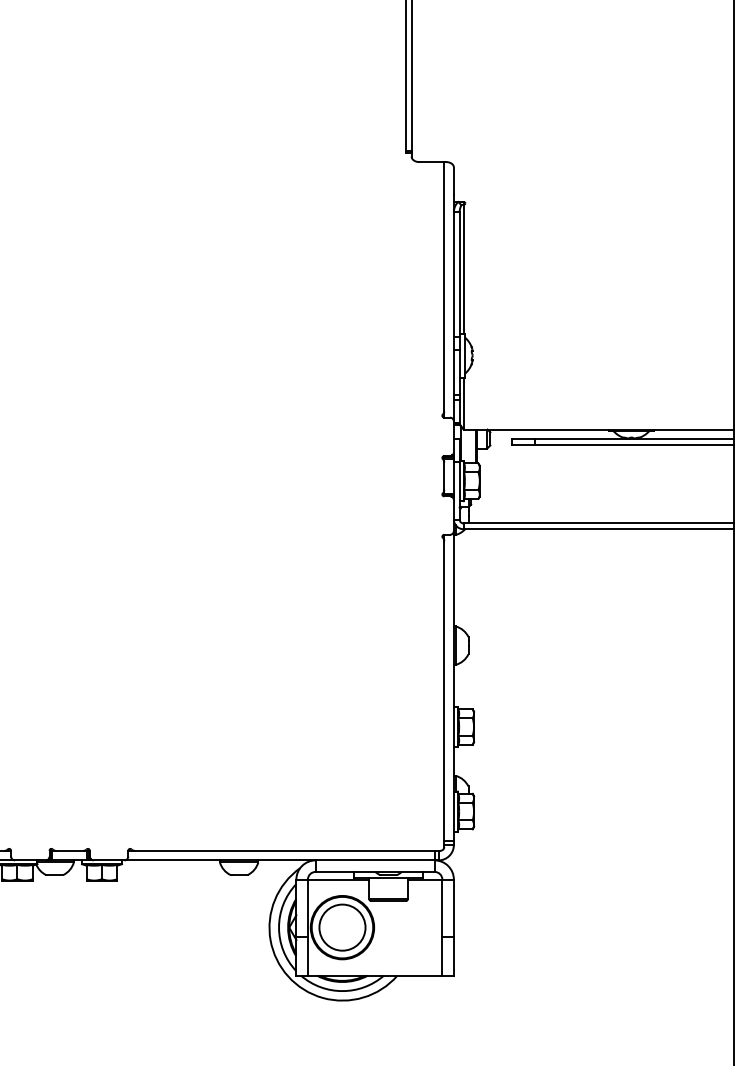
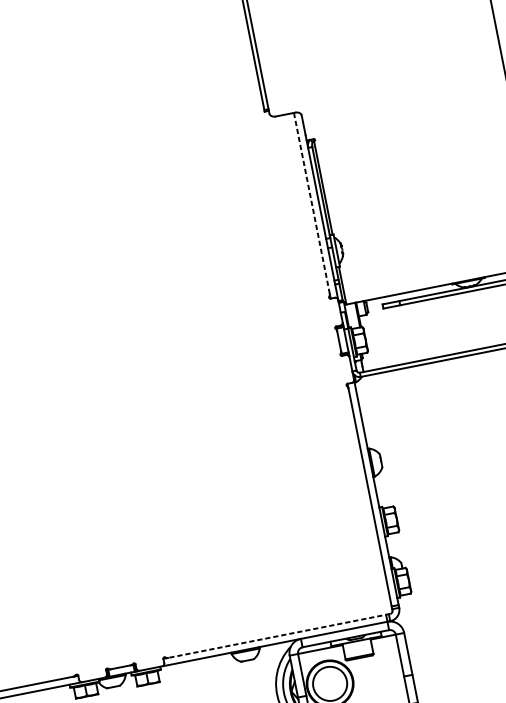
line: (444, 286) -> (312, 203), solid -> dashed
line: (287, 850) -> (279, 635), solid -> dashed

